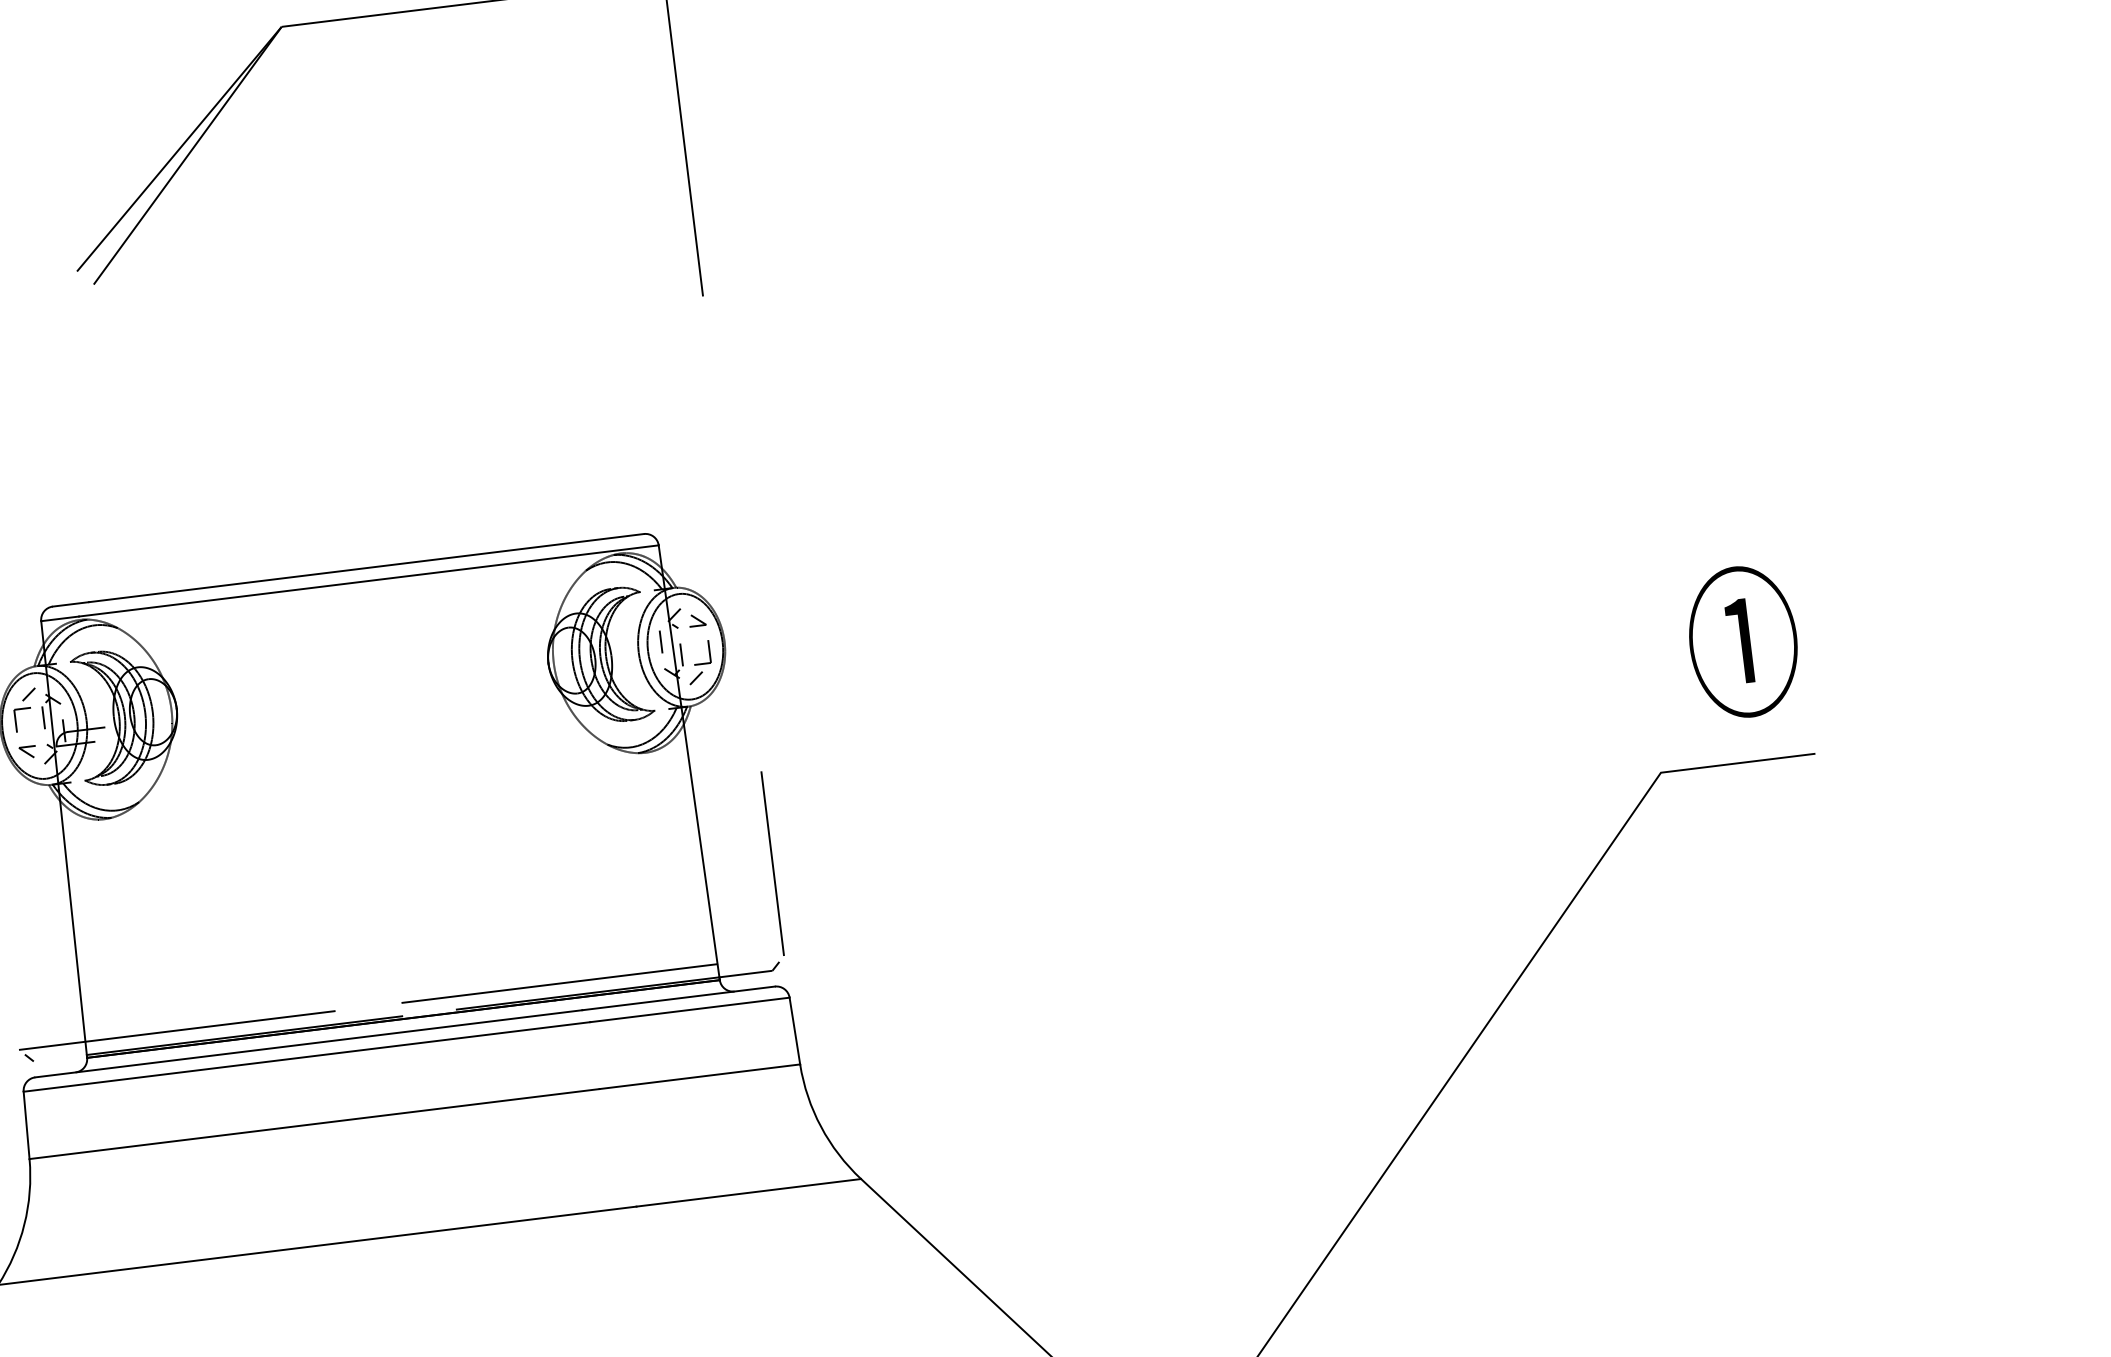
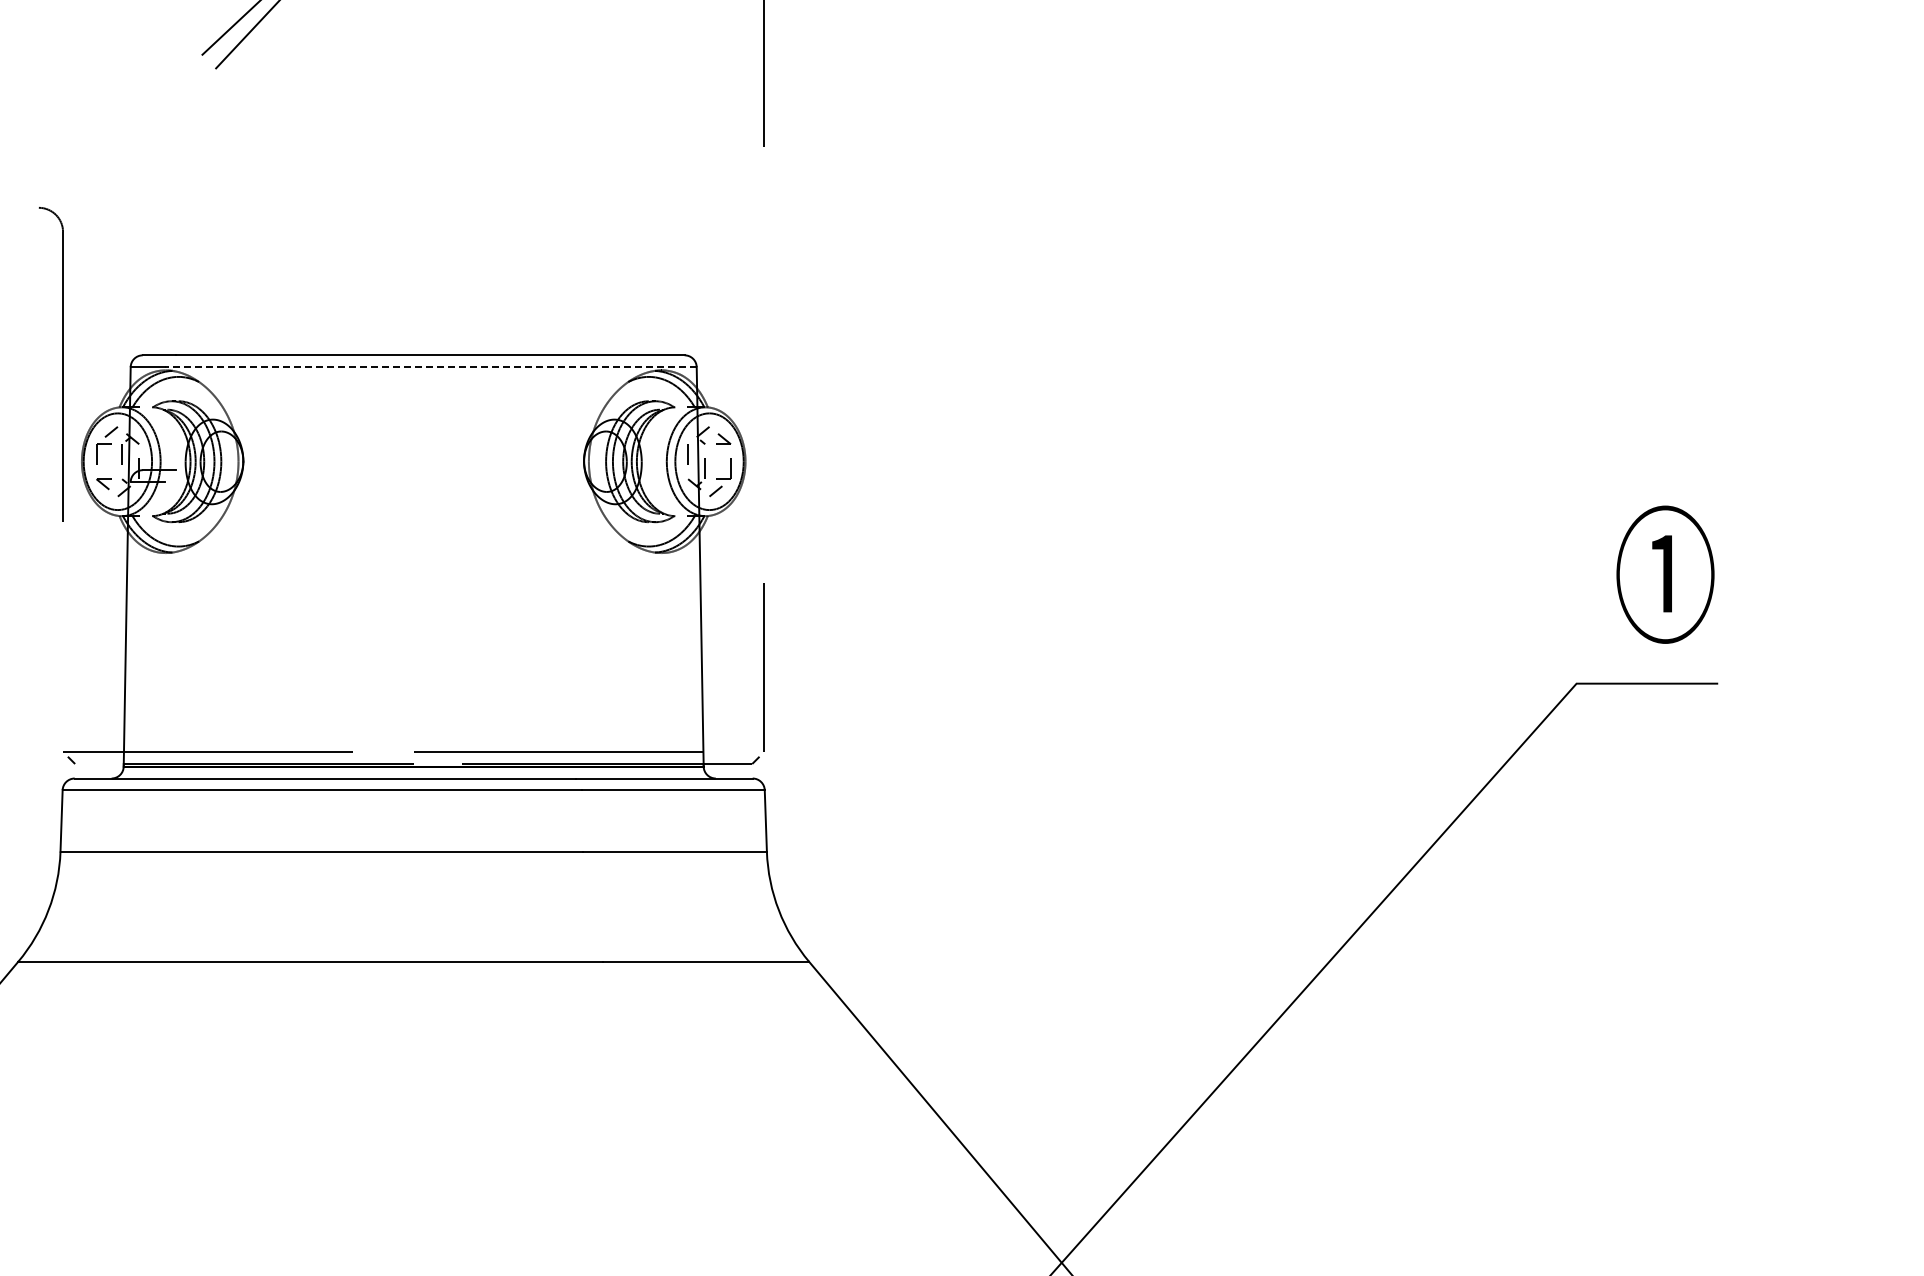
line: (369, 581) -> (431, 367), solid -> dashed

